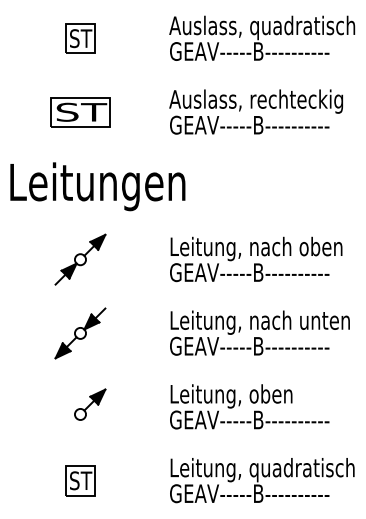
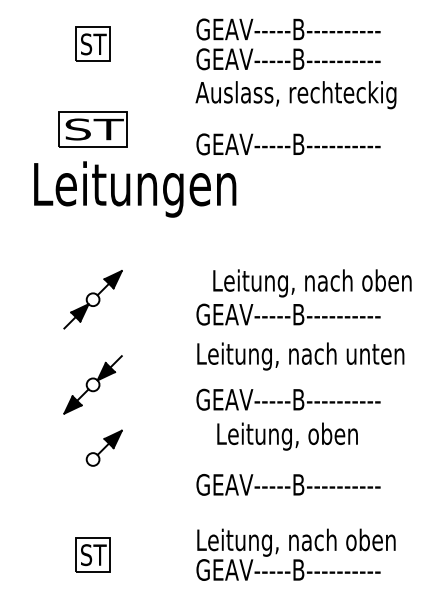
text: (261, 28) -> (302, 32), Auslass, quadratisch -> GEAV-----B----------
text: (255, 101) -> (295, 95), moved
text: (98, 186) -> (135, 189), moved
text: (256, 249) -> (312, 283), moved
text: (260, 322) -> (300, 356), moved
text: (231, 396) -> (287, 436), moved
part: (89, 404) -> (103, 447), moved
text: (301, 469) -> (348, 542), Leitung, quadratisch -> Leitung, nach oben

